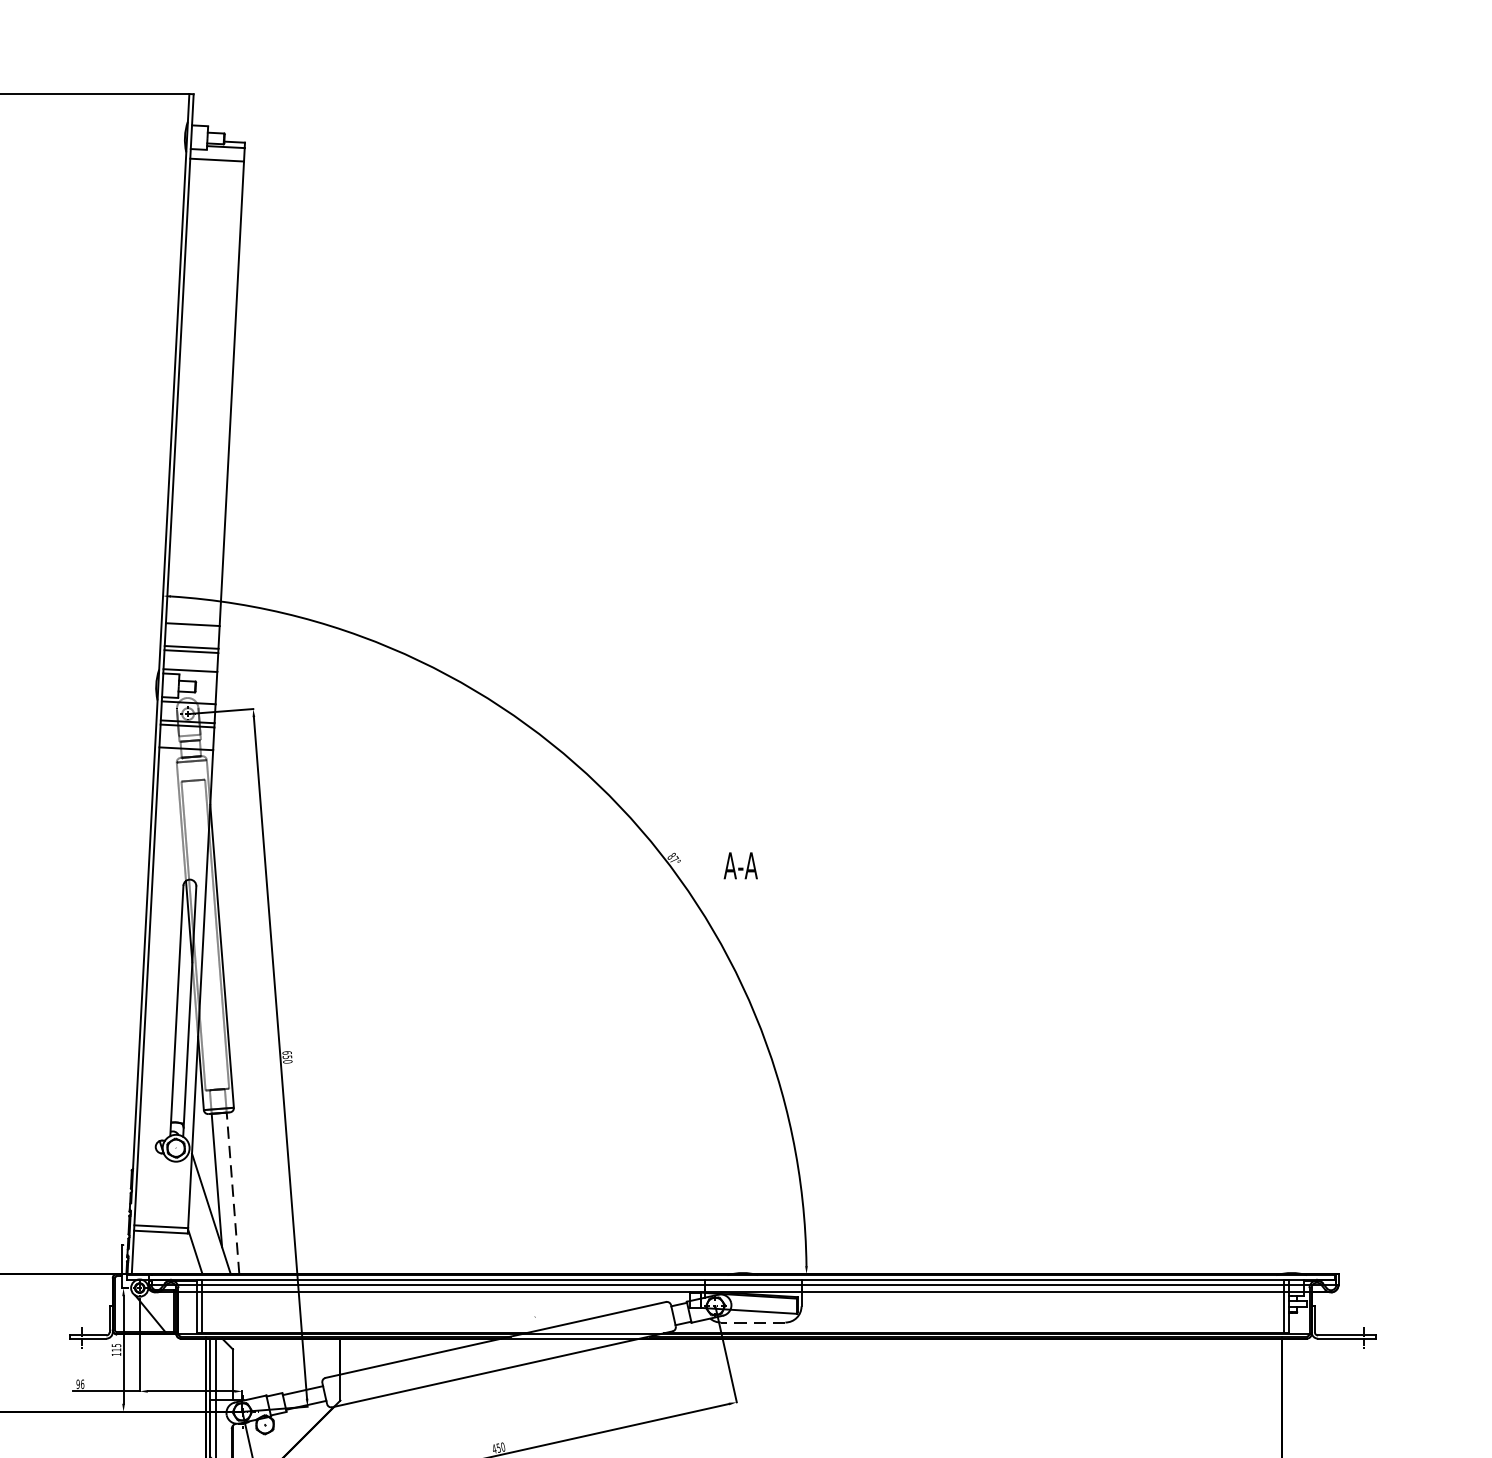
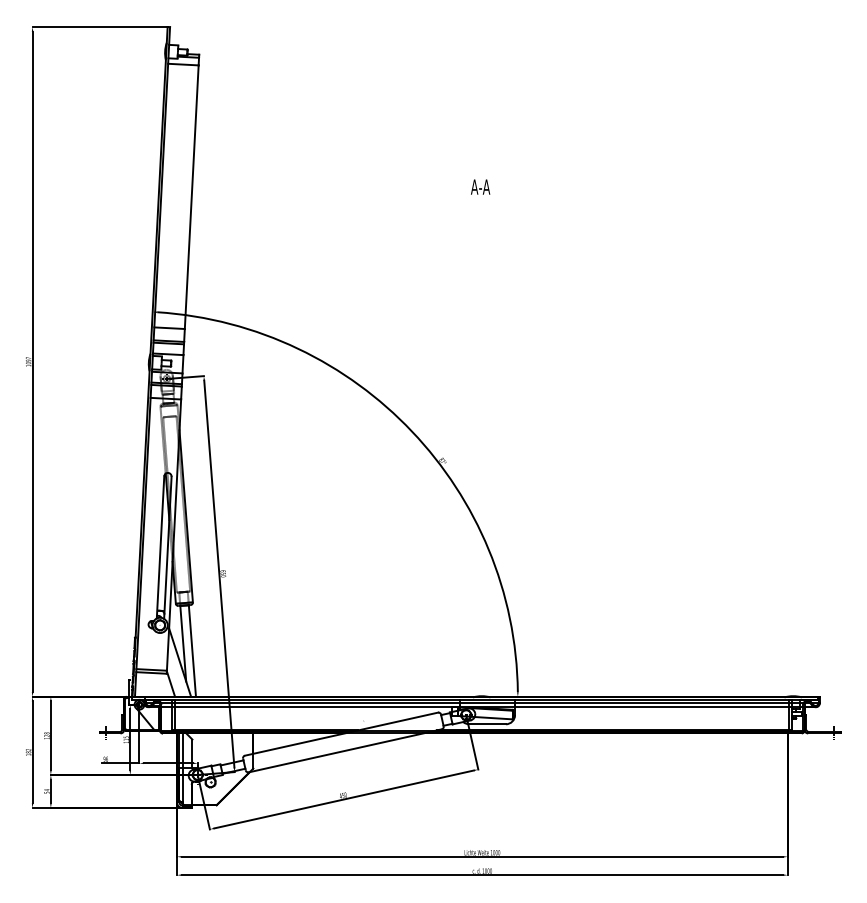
text: (740, 864) -> (480, 186), moved
line: (233, 1192) -> (192, 650), dashed -> solid
line: (752, 1322) -> (487, 724), dashed -> solid

